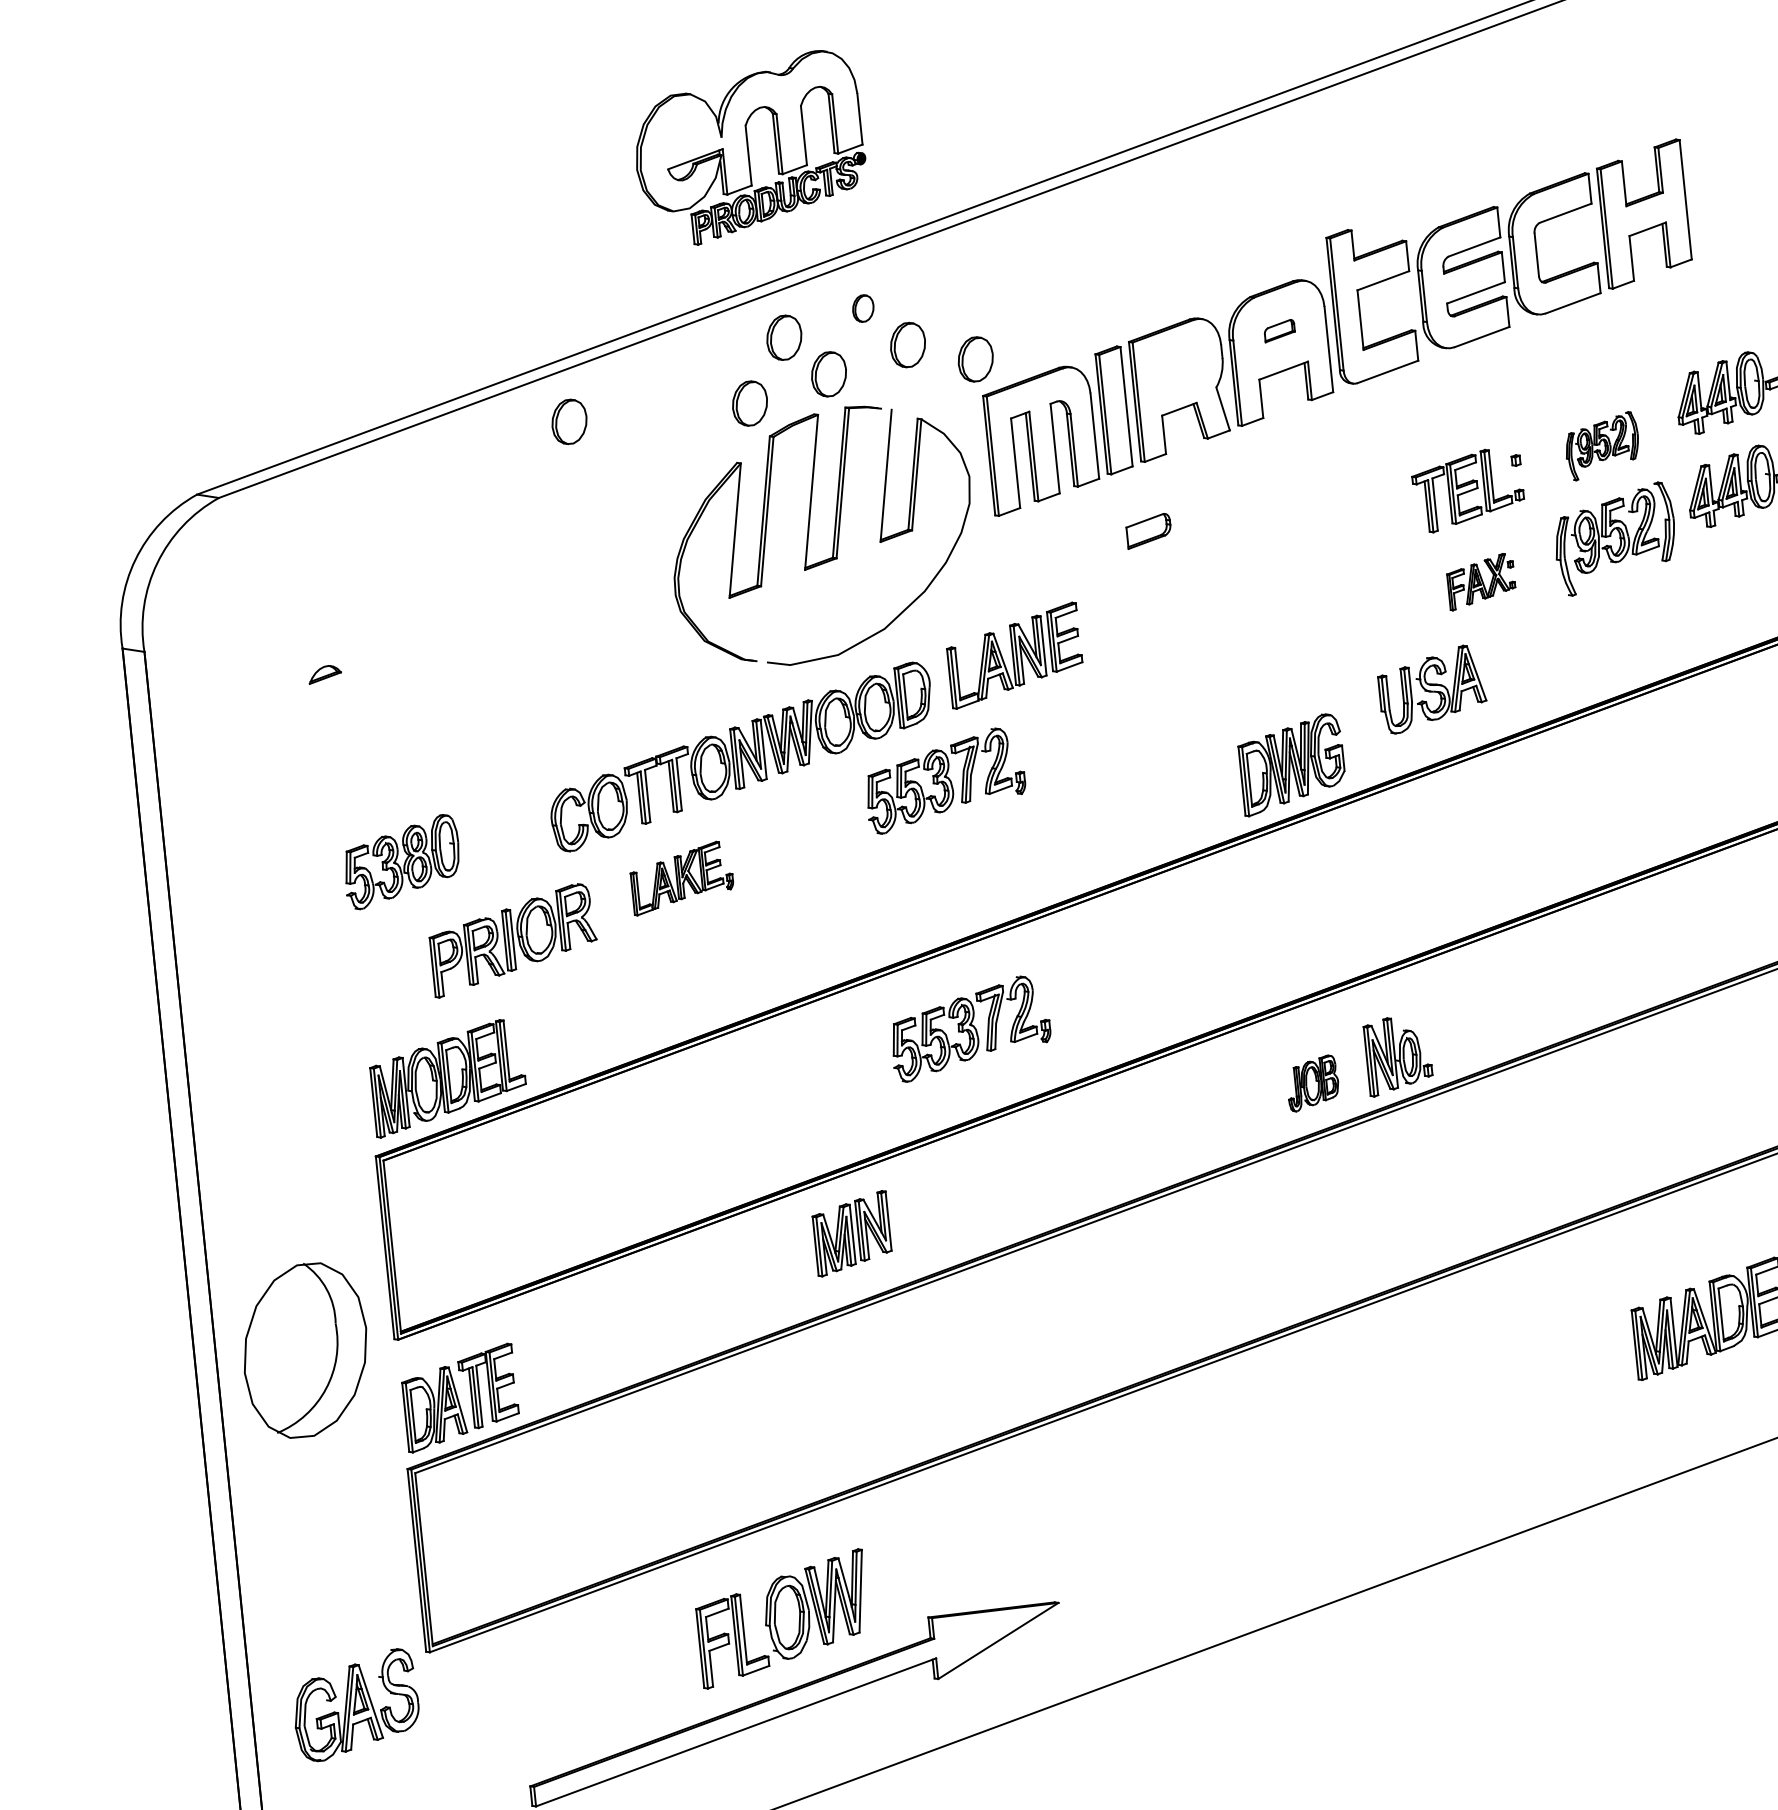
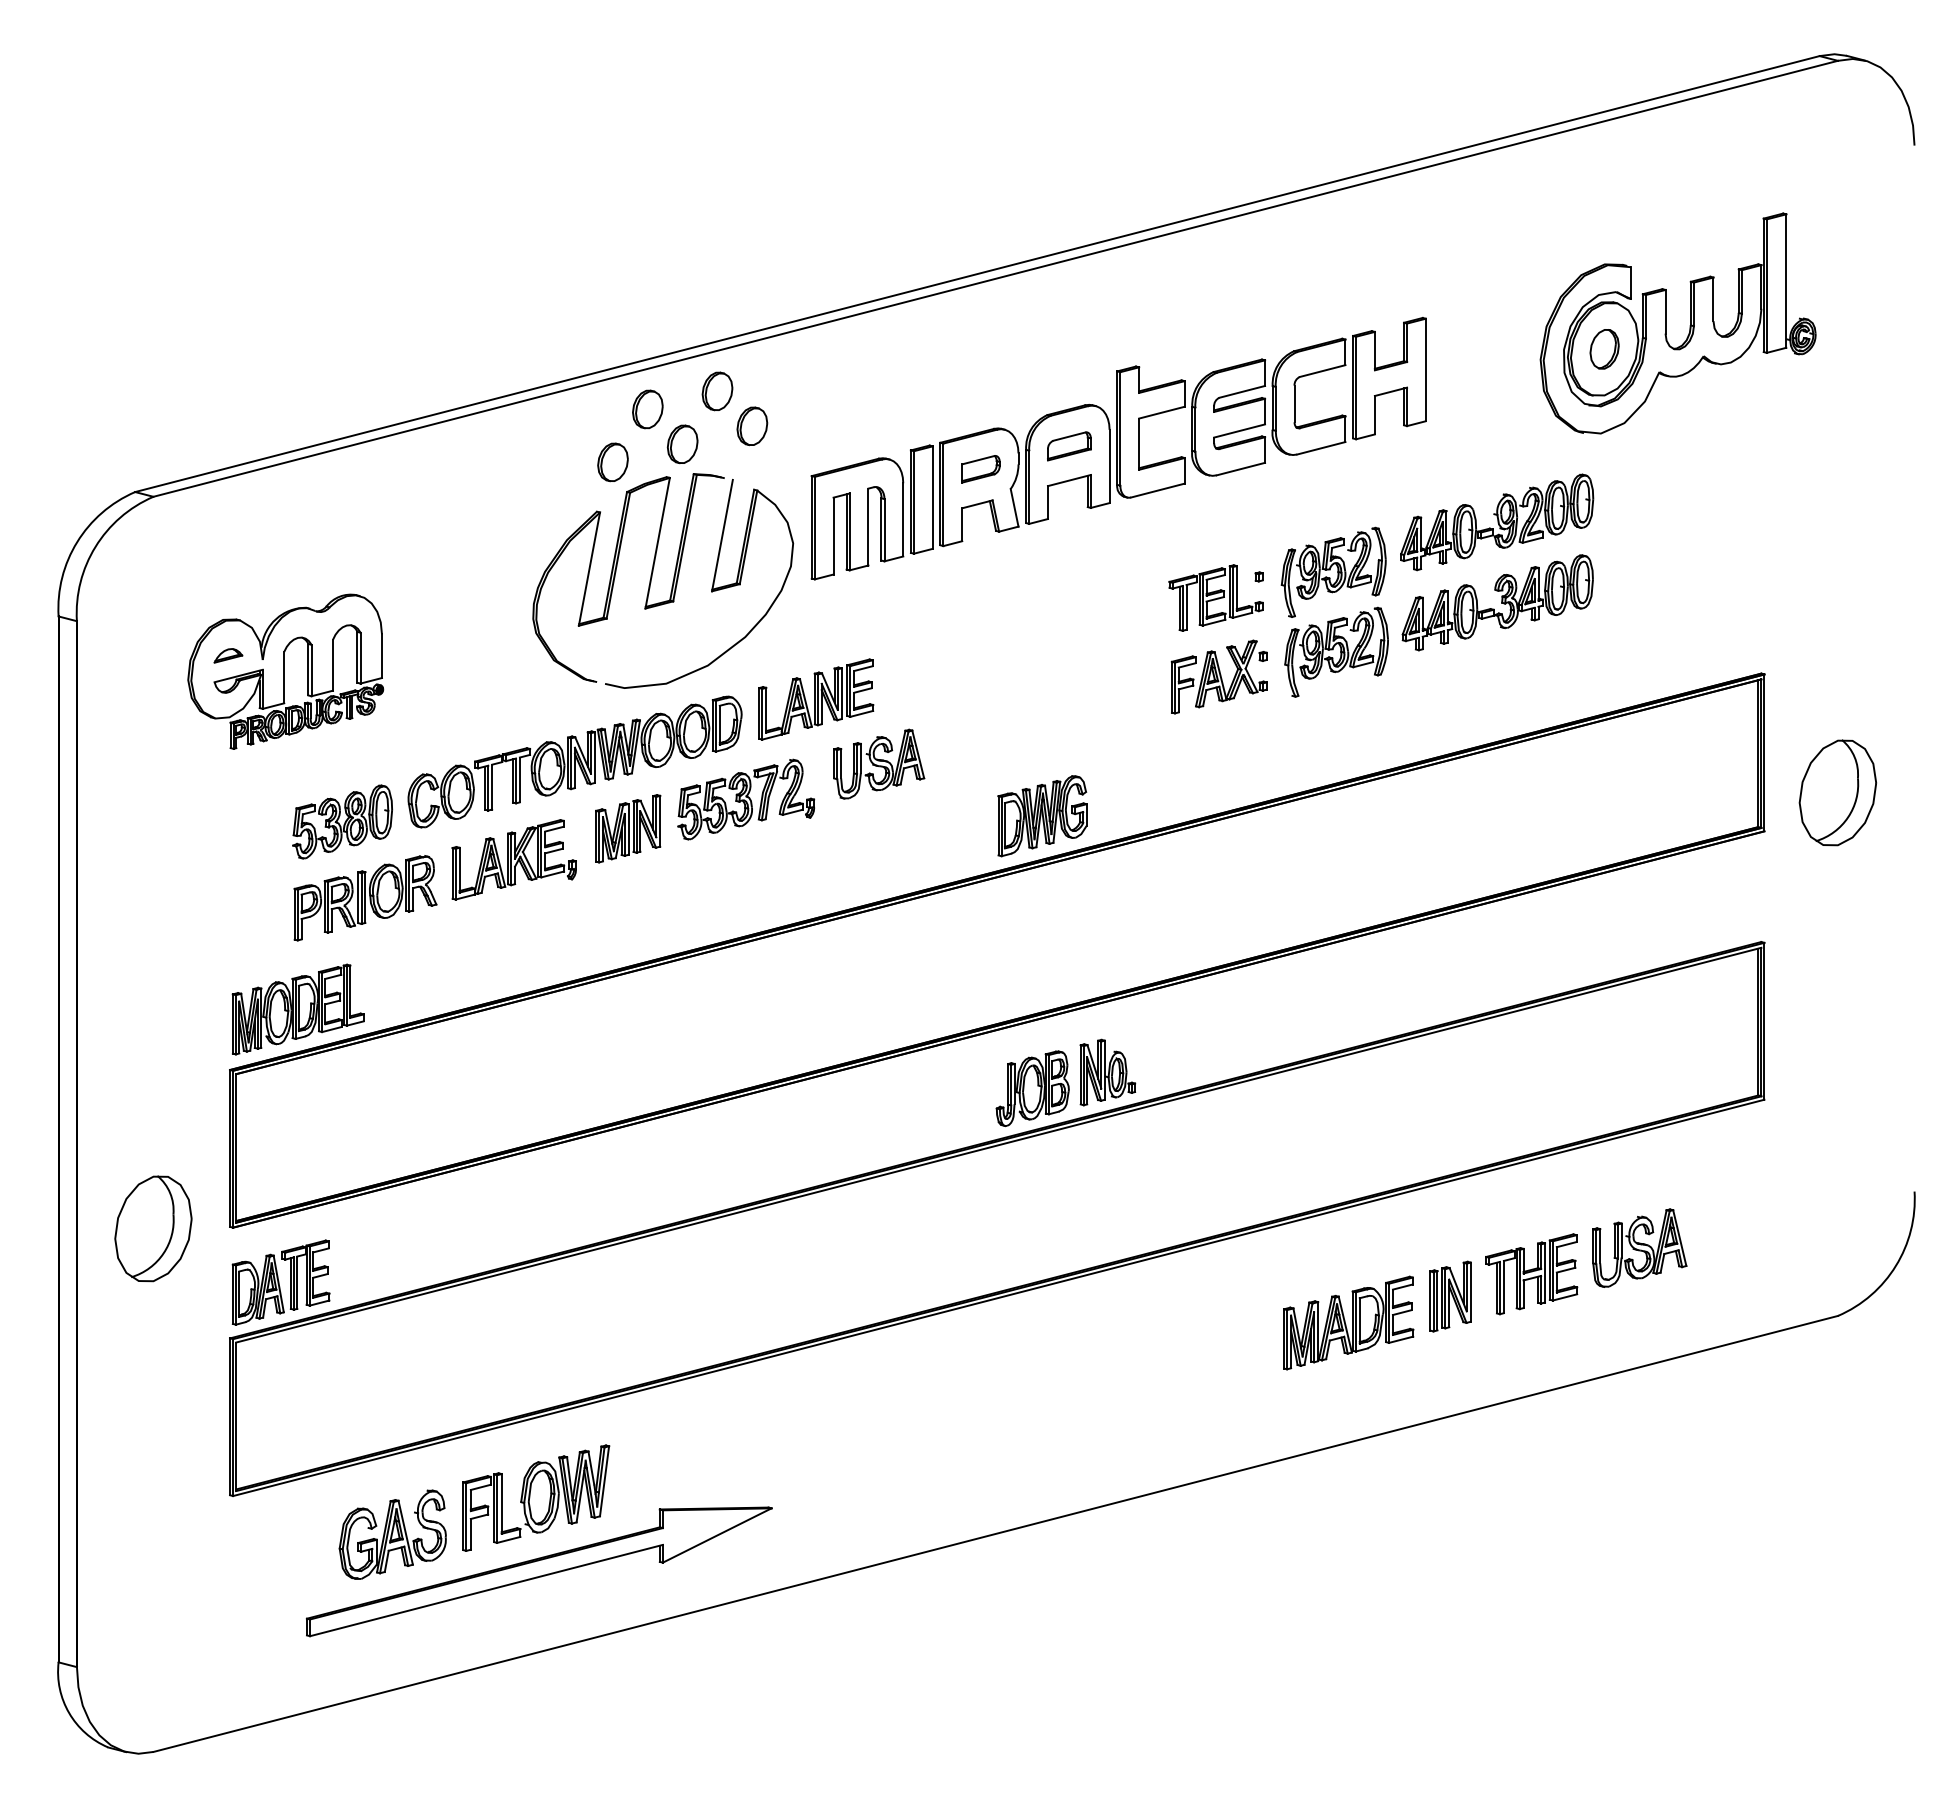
part: (749, 148) -> (285, 671), moved
part: (863, 308) -> (717, 391), size x1.67
part: (1279, 331) -> (1069, 446), size x1.67
part: (975, 359) -> (808, 444), removed
part: (568, 422) -> (457, 462), removed
part: (1602, 445) -> (1333, 571), size x1.67
part: (1148, 531) -> (980, 469), moved
part: (1480, 581) -> (1218, 676), size x1.67
part: (1432, 688) -> (879, 763), moved
part: (401, 861) -> (342, 821), moved
part: (681, 877) -> (513, 859), size x1.43
part: (970, 1028) -> (746, 1012), removed
part: (1312, 1083) -> (1032, 1088), size x1.67
part: (852, 1233) -> (628, 828), moved
part: (305, 1350) -> (153, 1228), size x0.71
part: (355, 1705) -> (392, 1534), moved

